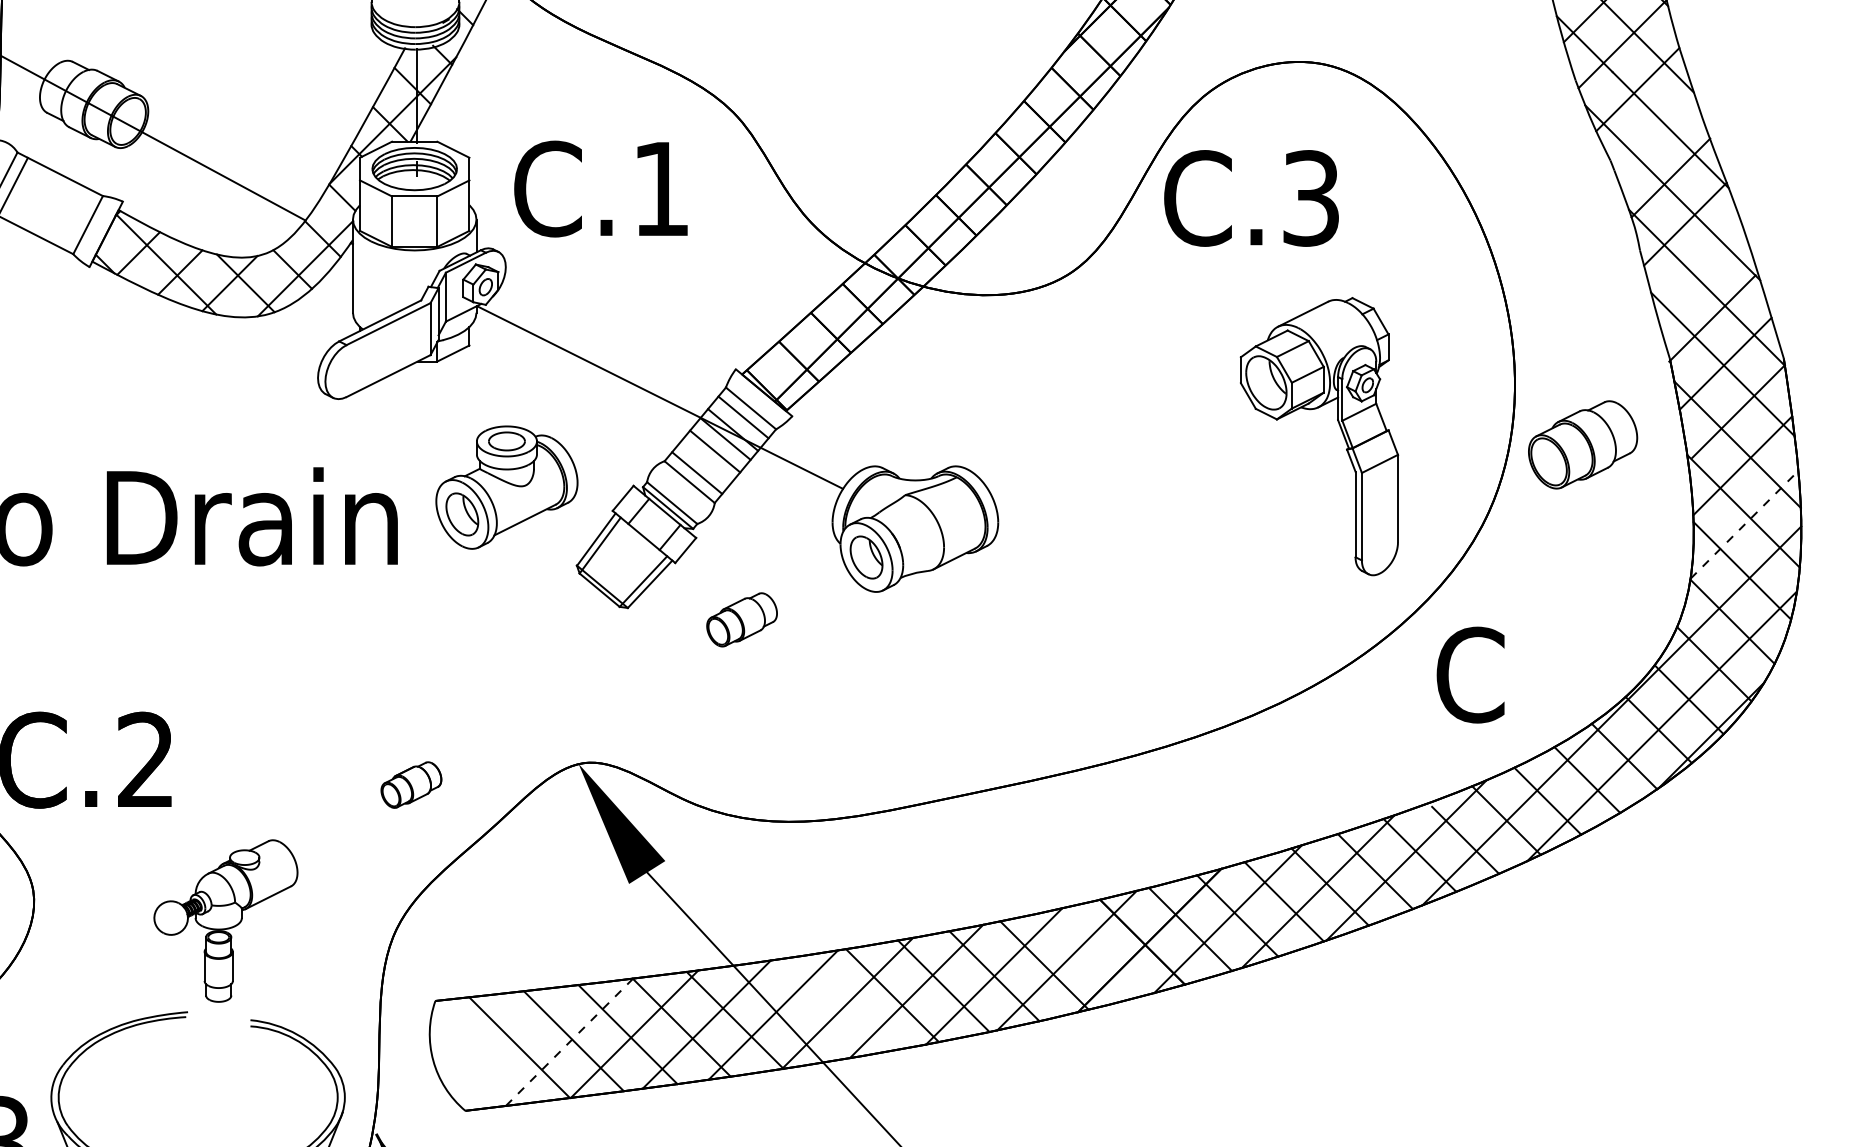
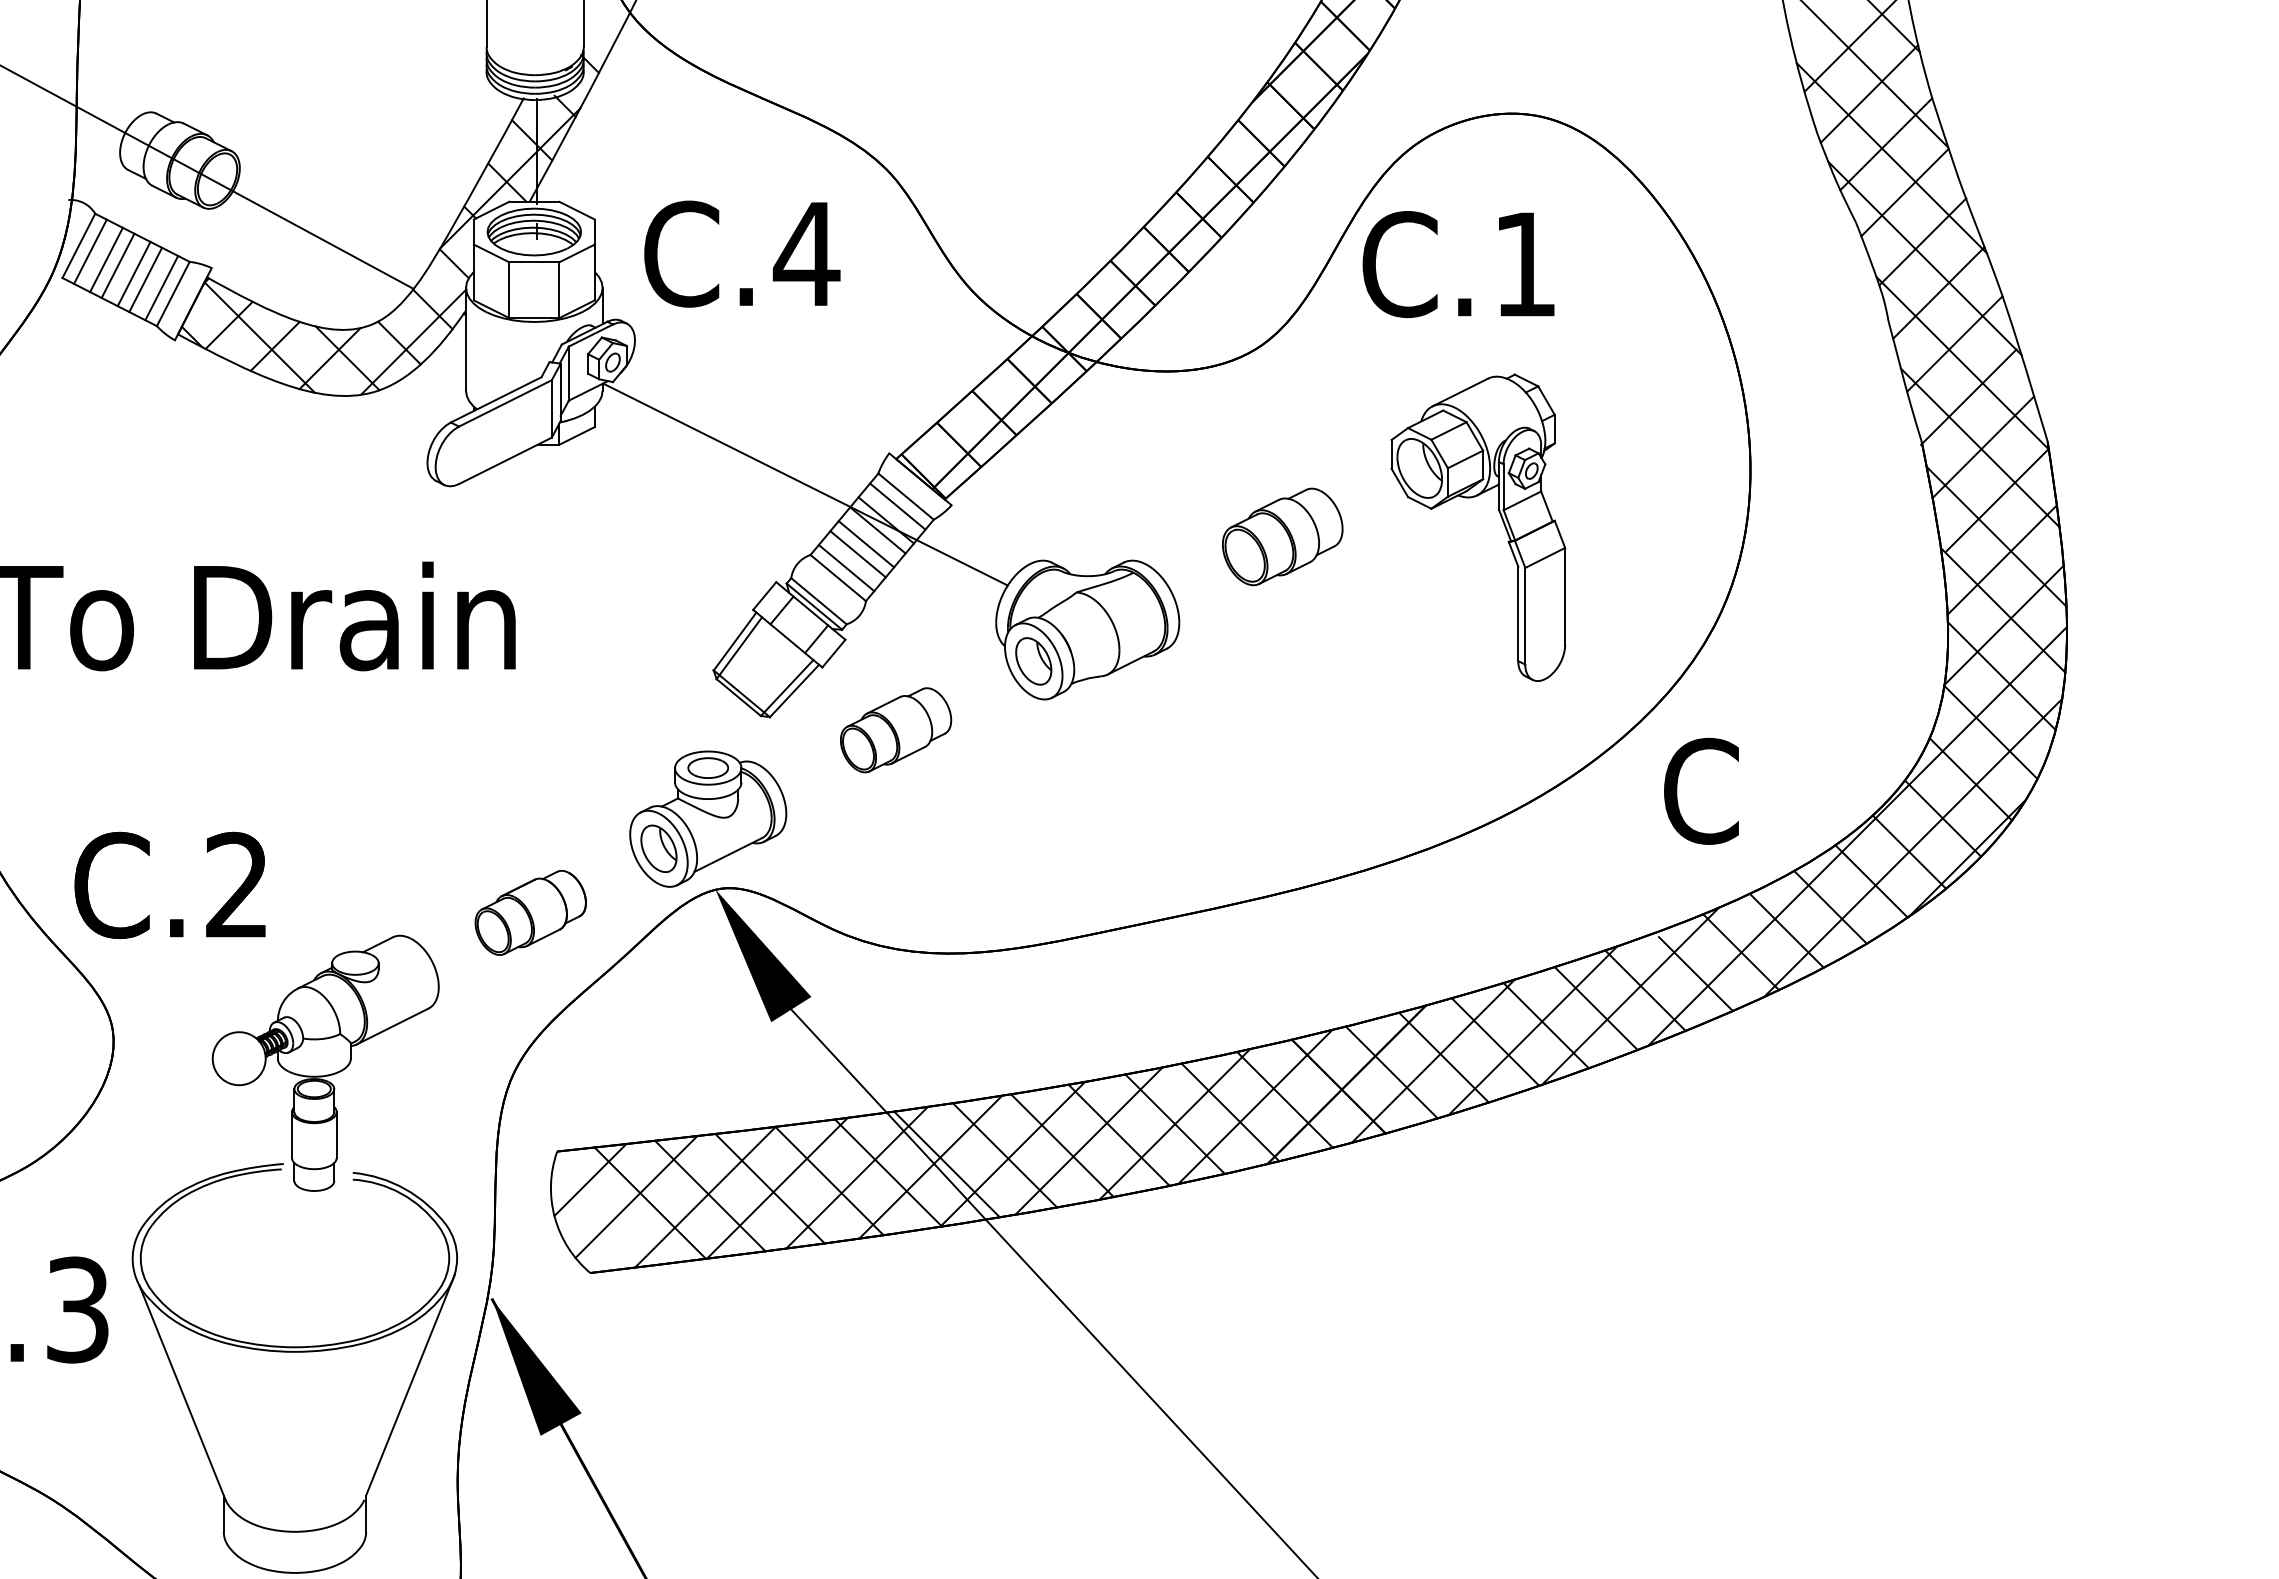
line: (1654, 133) -> (1904, 192), added
text: (660, 188) -> (806, 253), C.1 -> C.4
line: (27, 193) -> (106, 259), added
text: (1310, 198) -> (1524, 264), C.3 -> C.1
line: (37, 199) -> (117, 265), added
line: (52, 206) -> (133, 273), added
line: (62, 212) -> (145, 279), added
line: (77, 219) -> (161, 287), added
line: (1699, 269) -> (1954, 343), added
part: (1340, 429) -> (1501, 519), moved
part: (1582, 444) -> (1282, 536), moved
line: (707, 460) -> (857, 554), added
part: (507, 487) -> (708, 818), moved
line: (1744, 524) -> (2004, 624), dashed -> solid
part: (742, 620) -> (896, 730), size x1.43
part: (411, 784) -> (530, 912), size x1.67
part: (225, 920) -> (325, 1062), size x1.43
line: (1093, 953) -> (1284, 1099), added
line: (840, 1004) -> (1004, 1155), added
line: (787, 1012) -> (946, 1164), added
line: (465, 1027) -> (590, 1180), added
line: (507, 1041) -> (636, 1196), added
line: (569, 1041) -> (705, 1196), dashed -> solid

